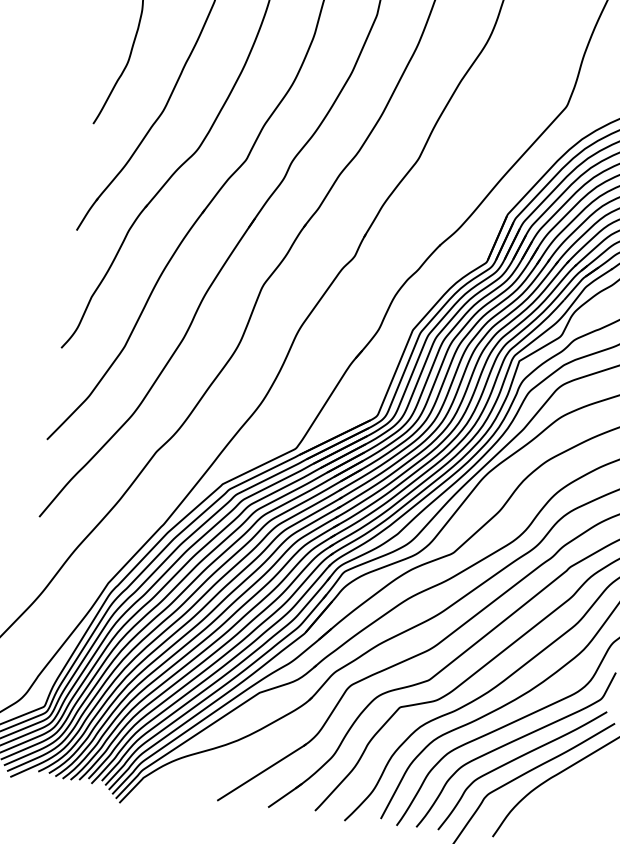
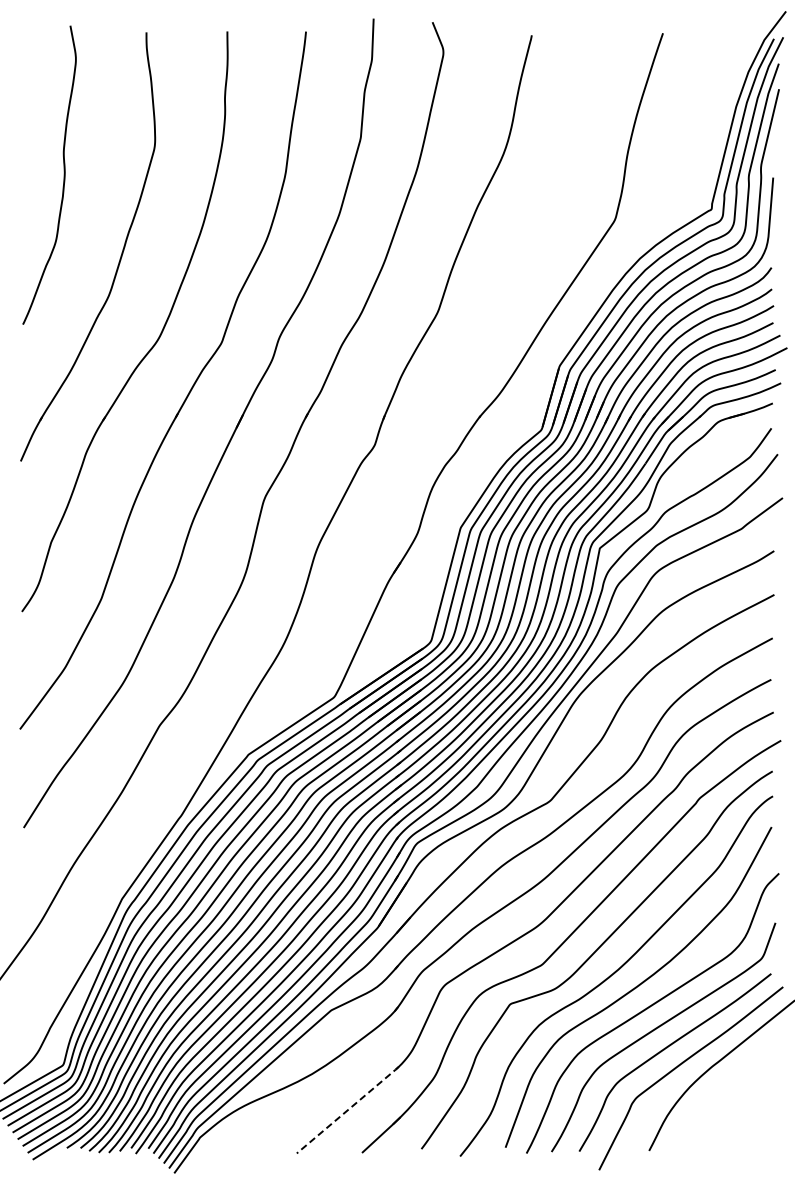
line: (262, 772) -> (348, 1109), solid -> dashed

